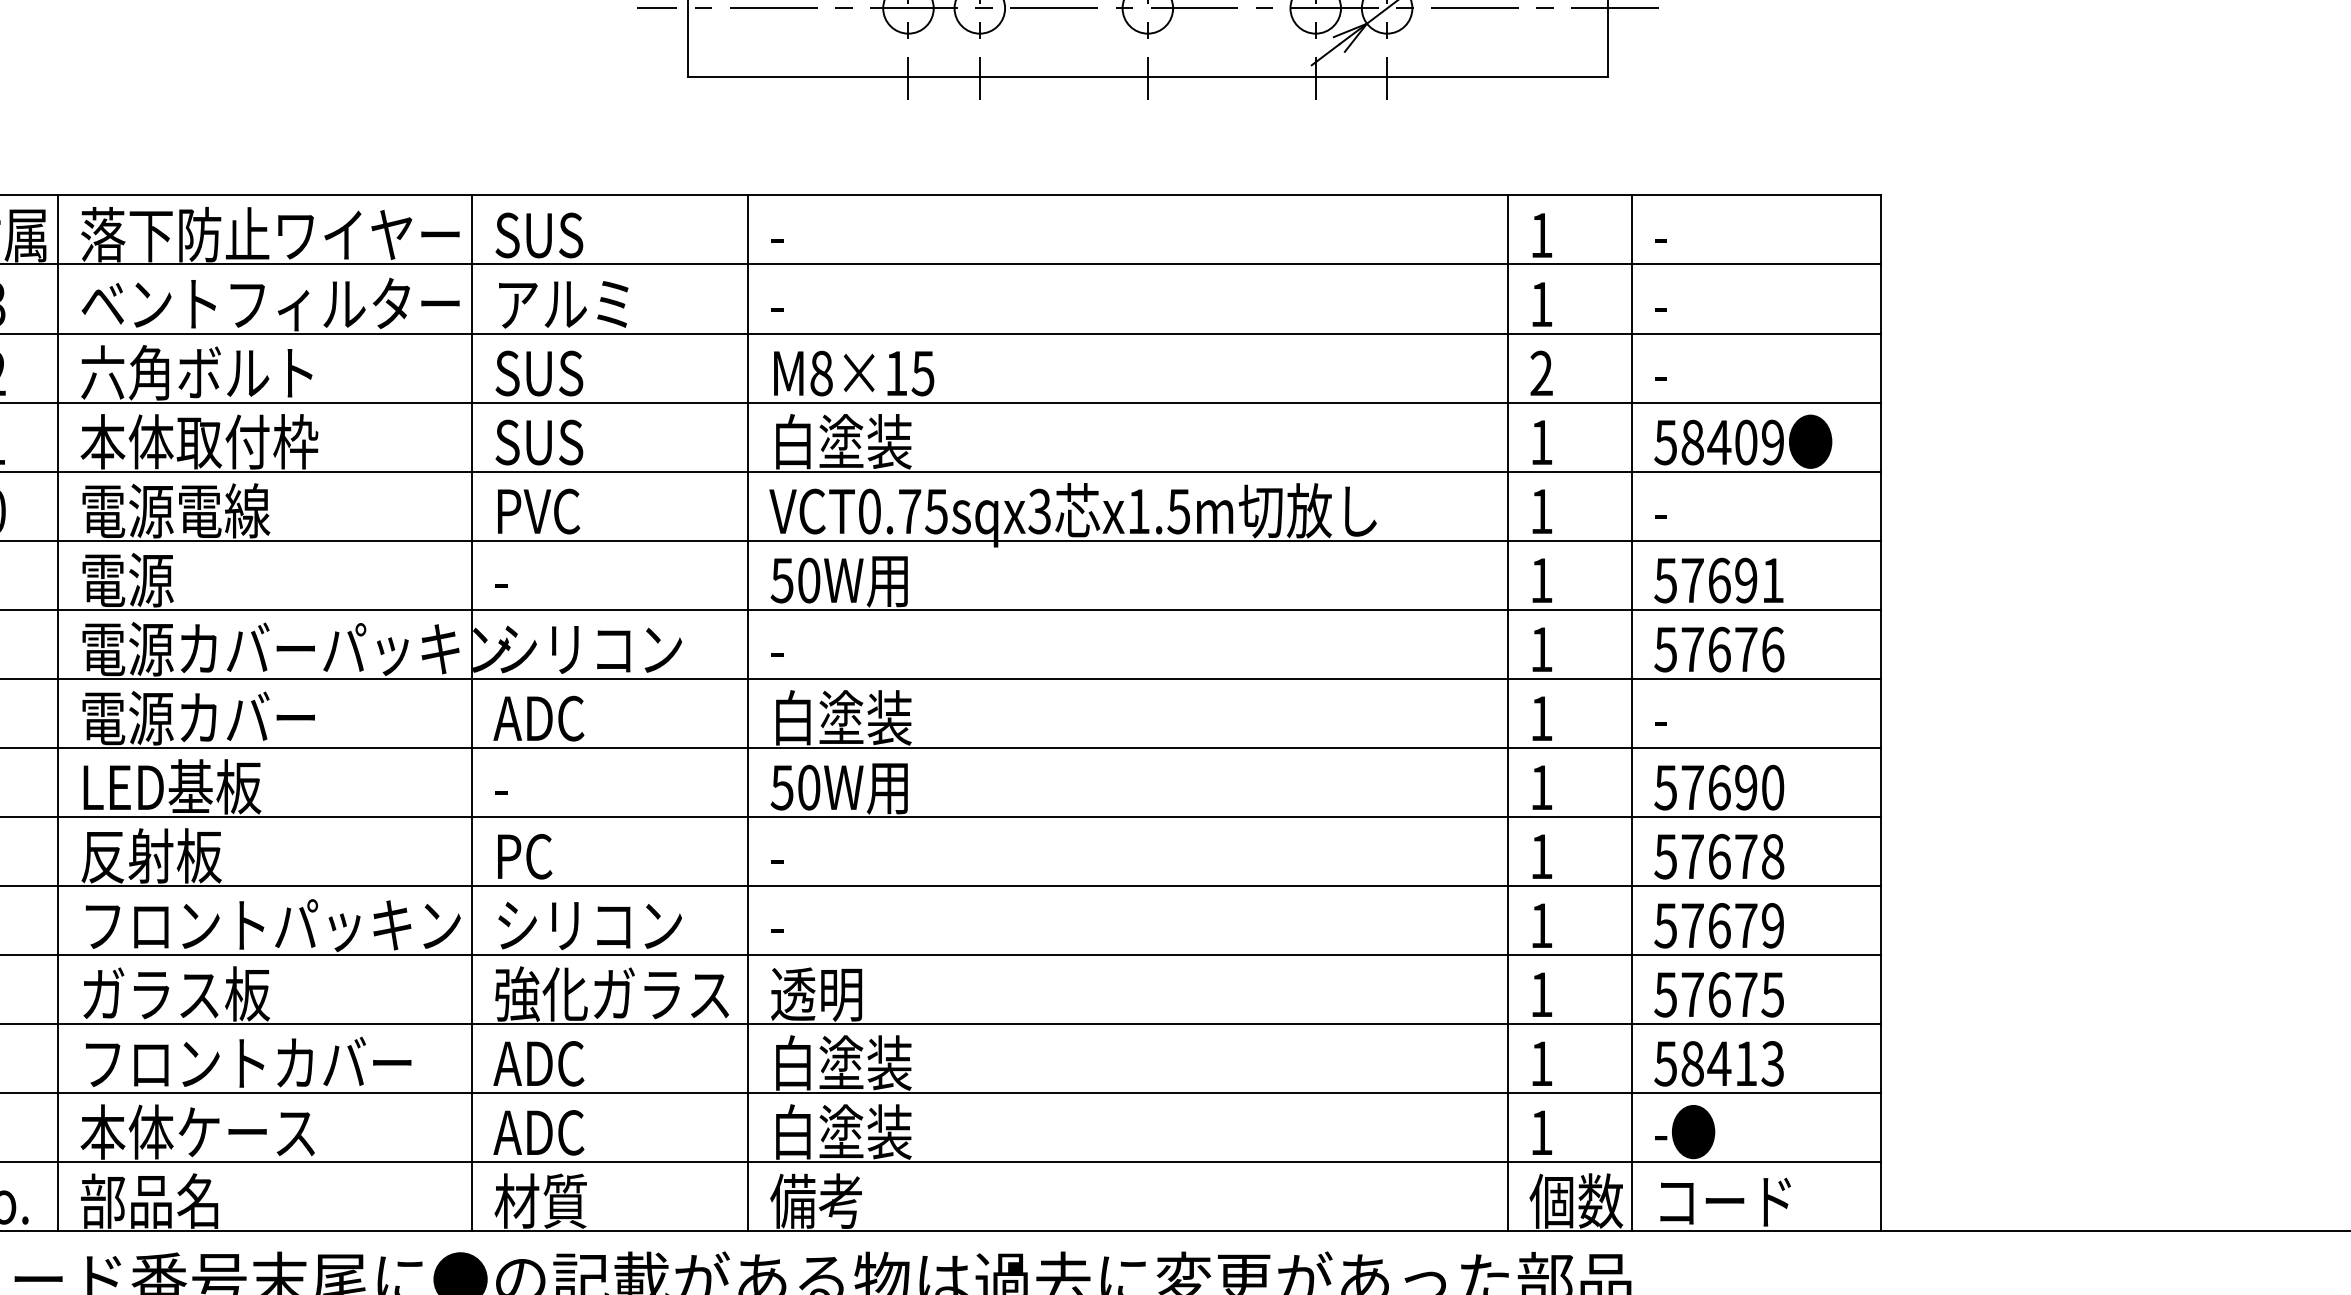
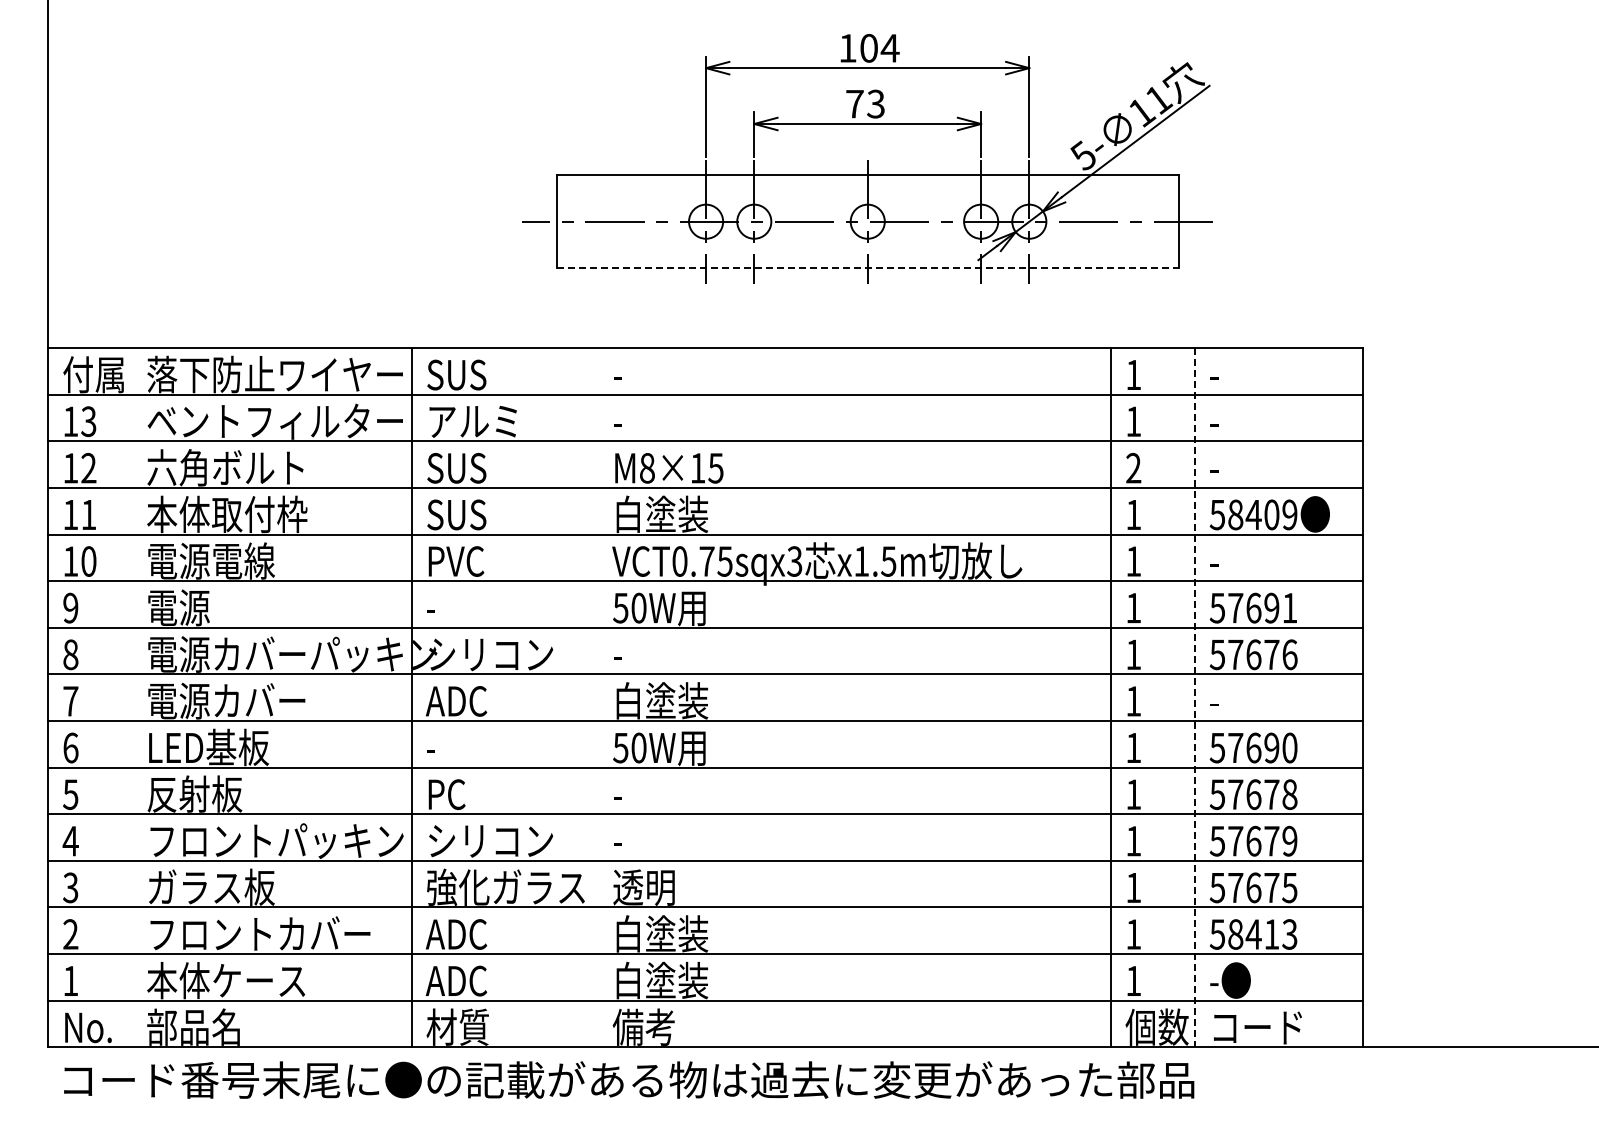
line: (1147, 77) -> (867, 268), solid -> dashed
line: (57, 712) -> (131, 697), removed
line: (749, 712) -> (598, 697), removed
line: (1631, 712) -> (1194, 697), solid -> dashed

